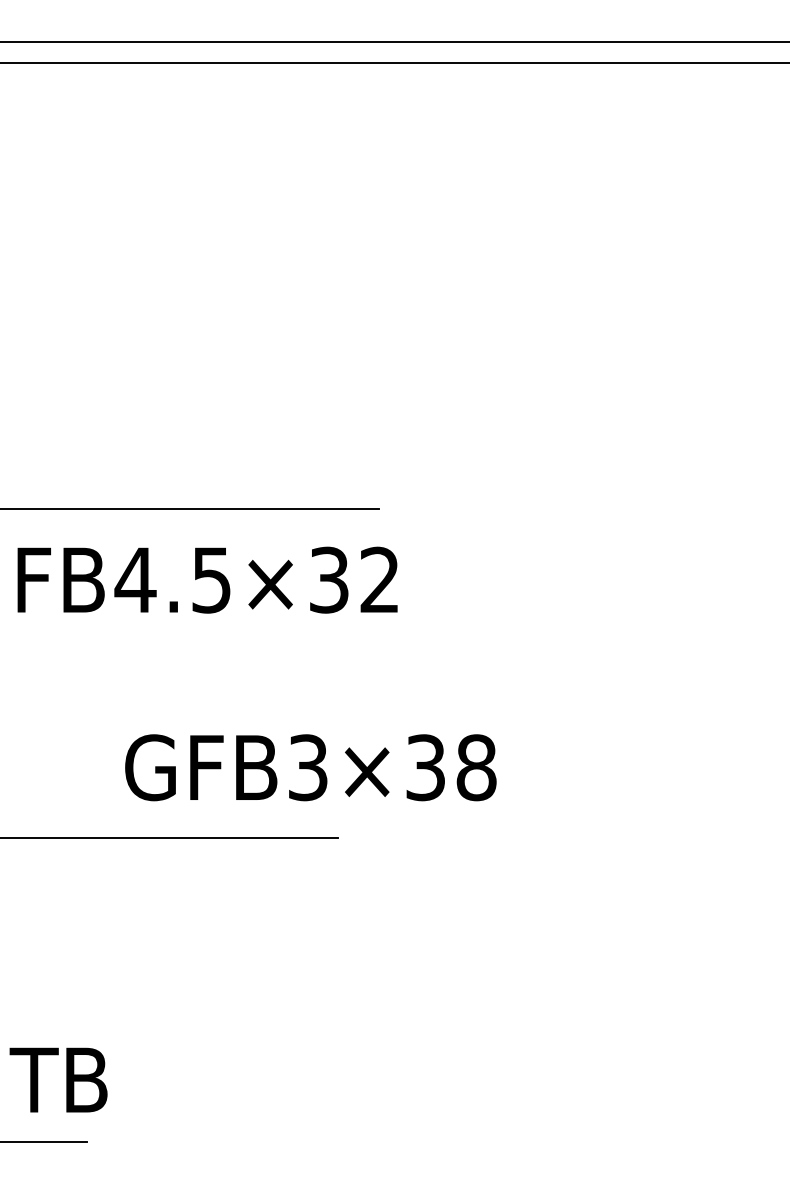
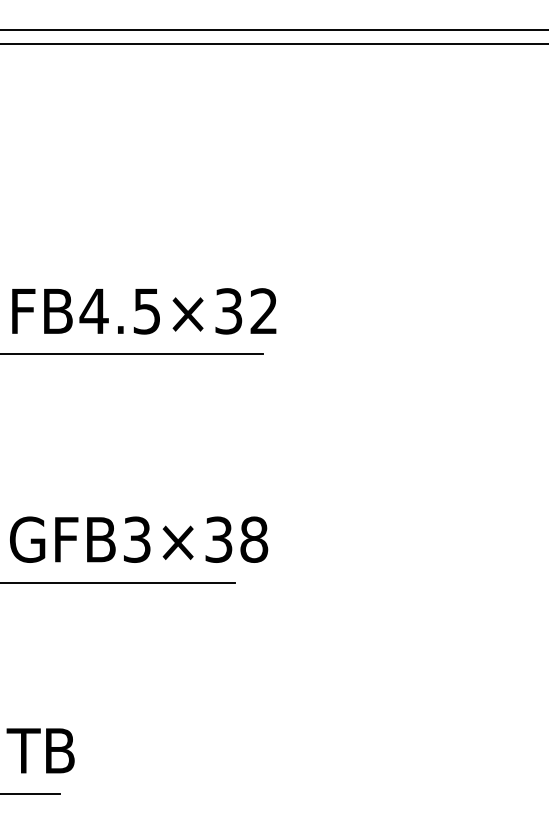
text: (207, 580) -> (144, 311), moved
text: (311, 767) -> (139, 539), moved

